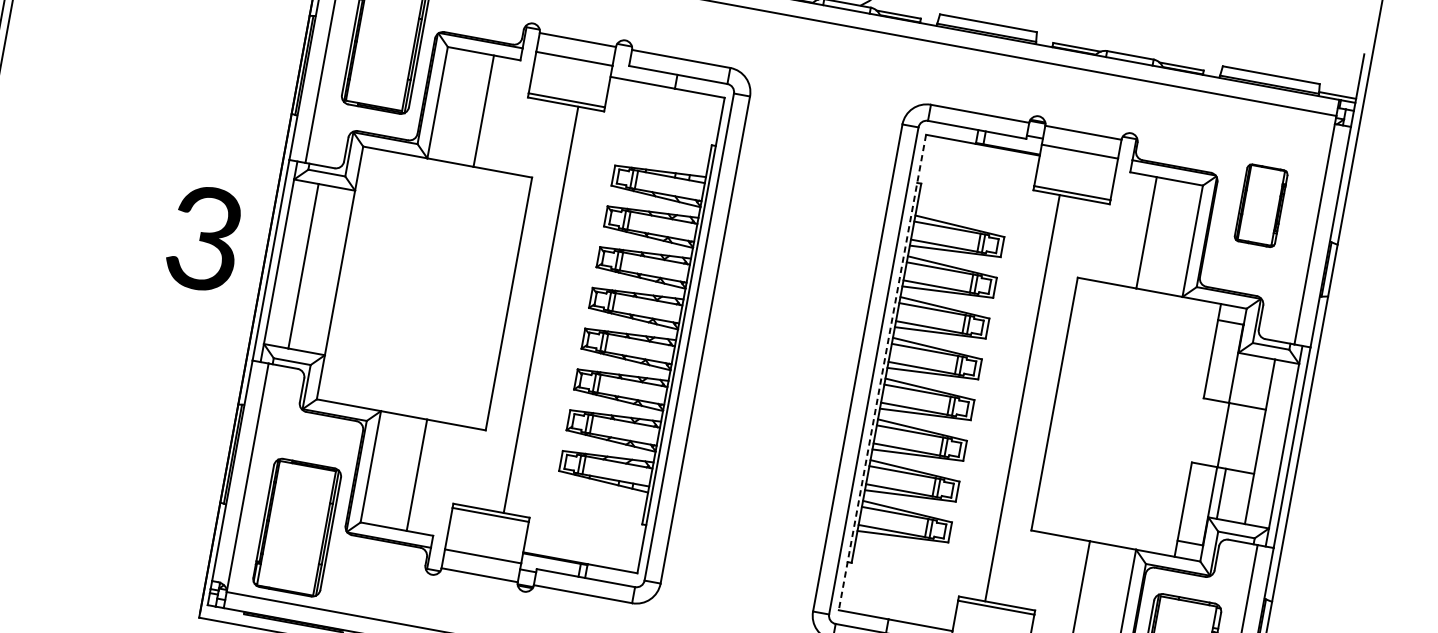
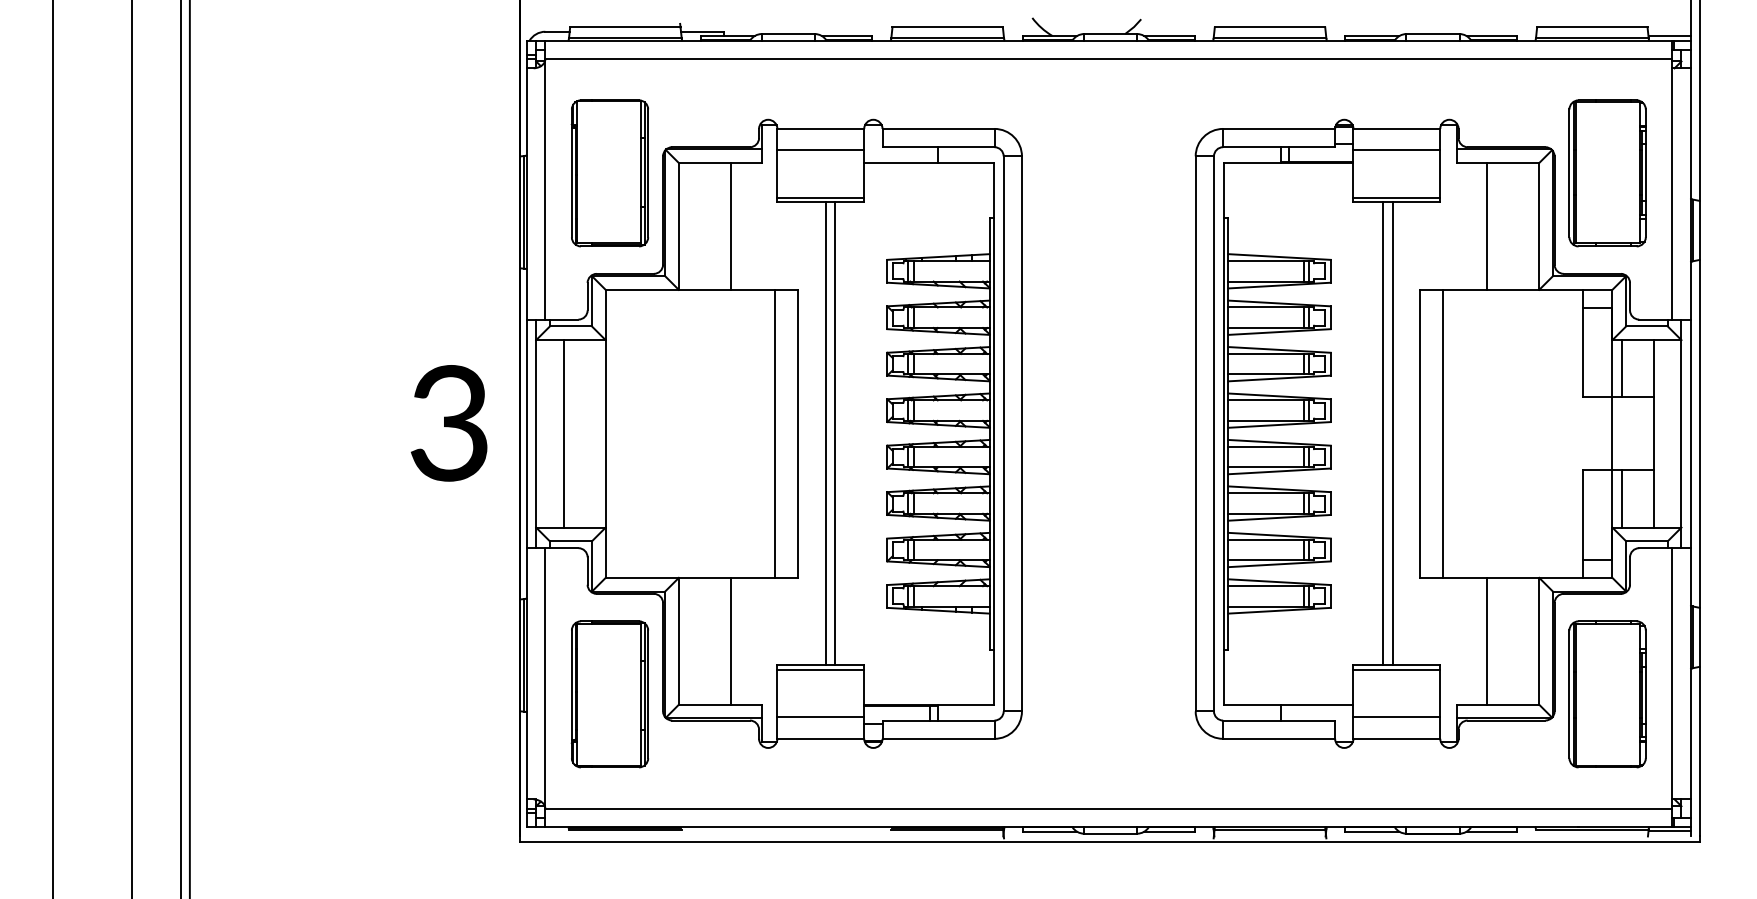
part: (1261, 205) -> (1607, 173), size x1.67
line: (489, 299) -> (775, 433), added
line: (532, 308) -> (825, 433), added
line: (882, 372) -> (1223, 433), dashed -> solid
line: (1242, 379) -> (1622, 368), added
line: (1030, 399) -> (1392, 433), added
line: (1074, 407) -> (1442, 433), added
part: (296, 527) -> (609, 694), moved

